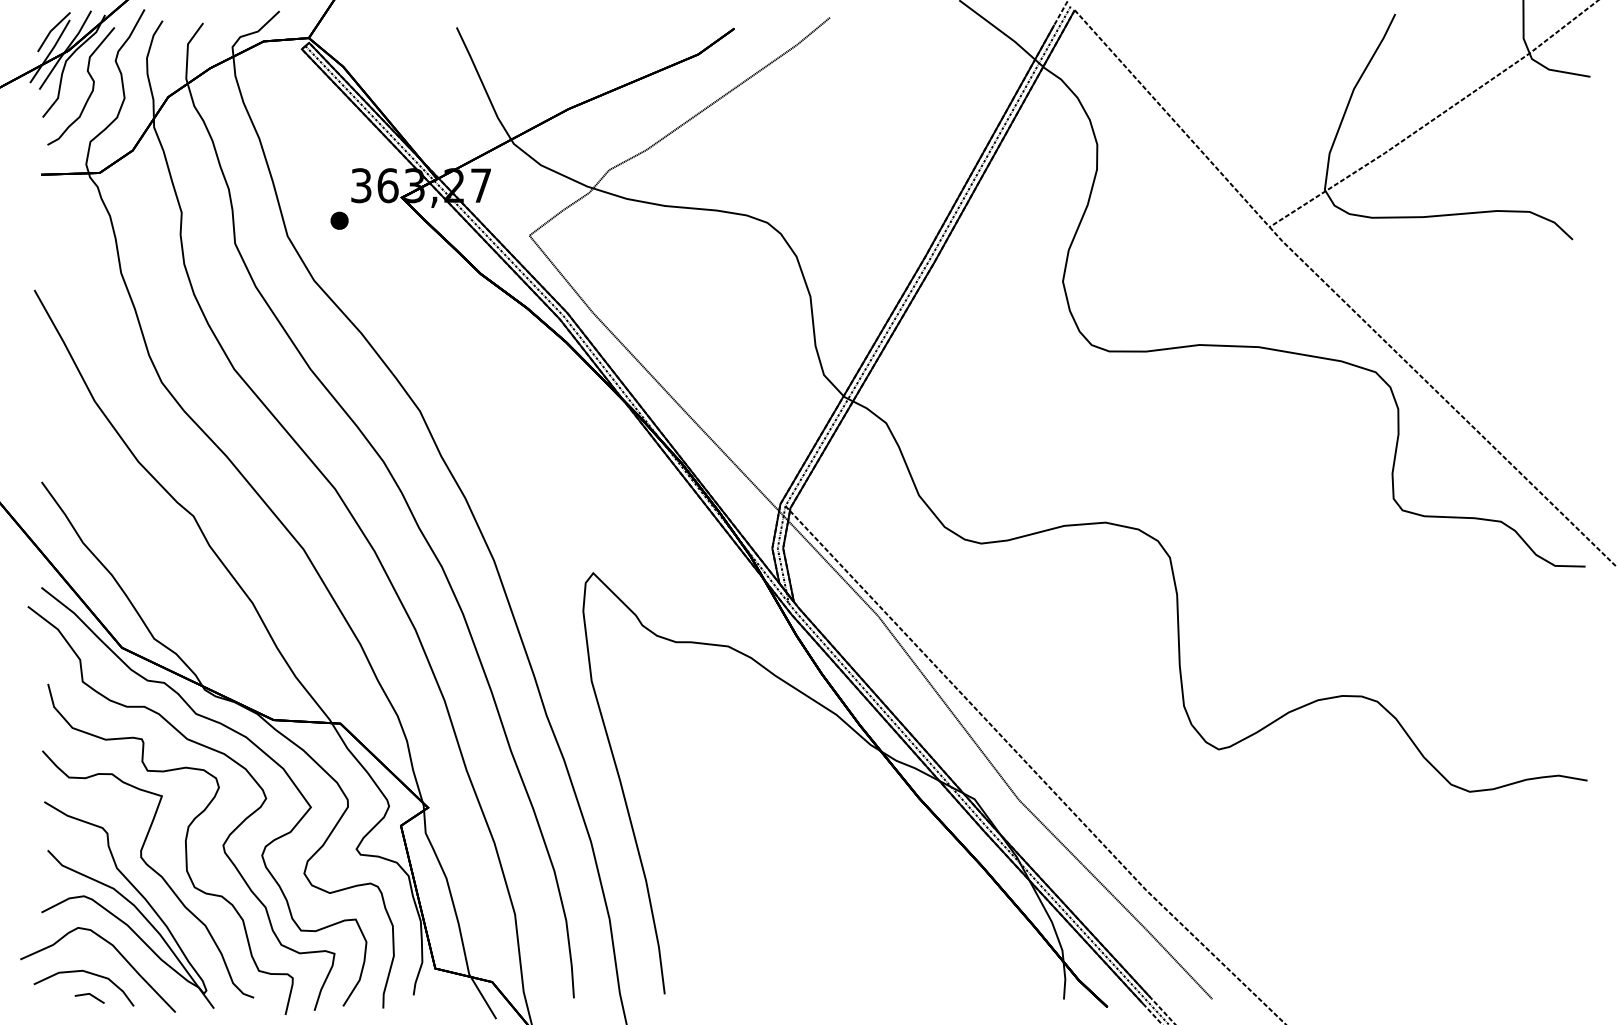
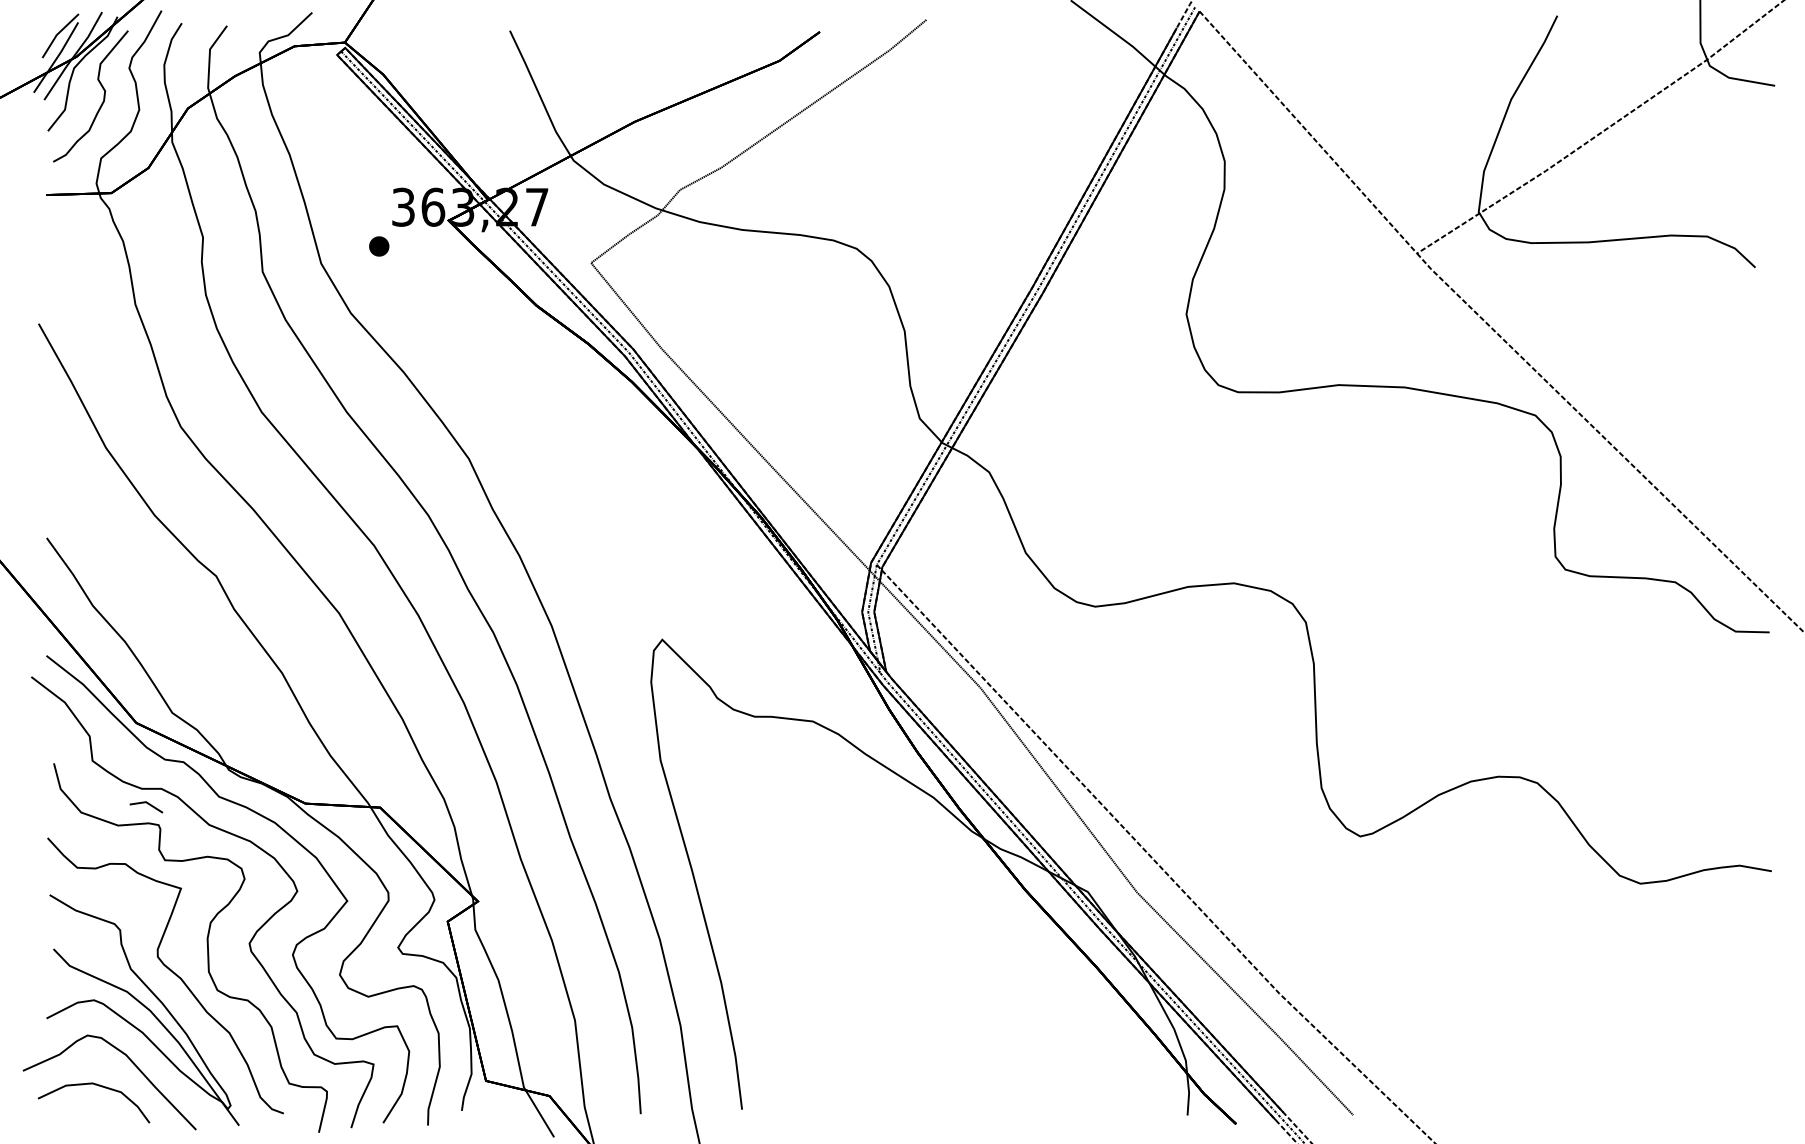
line: (90, 995) -> (147, 804), moved

